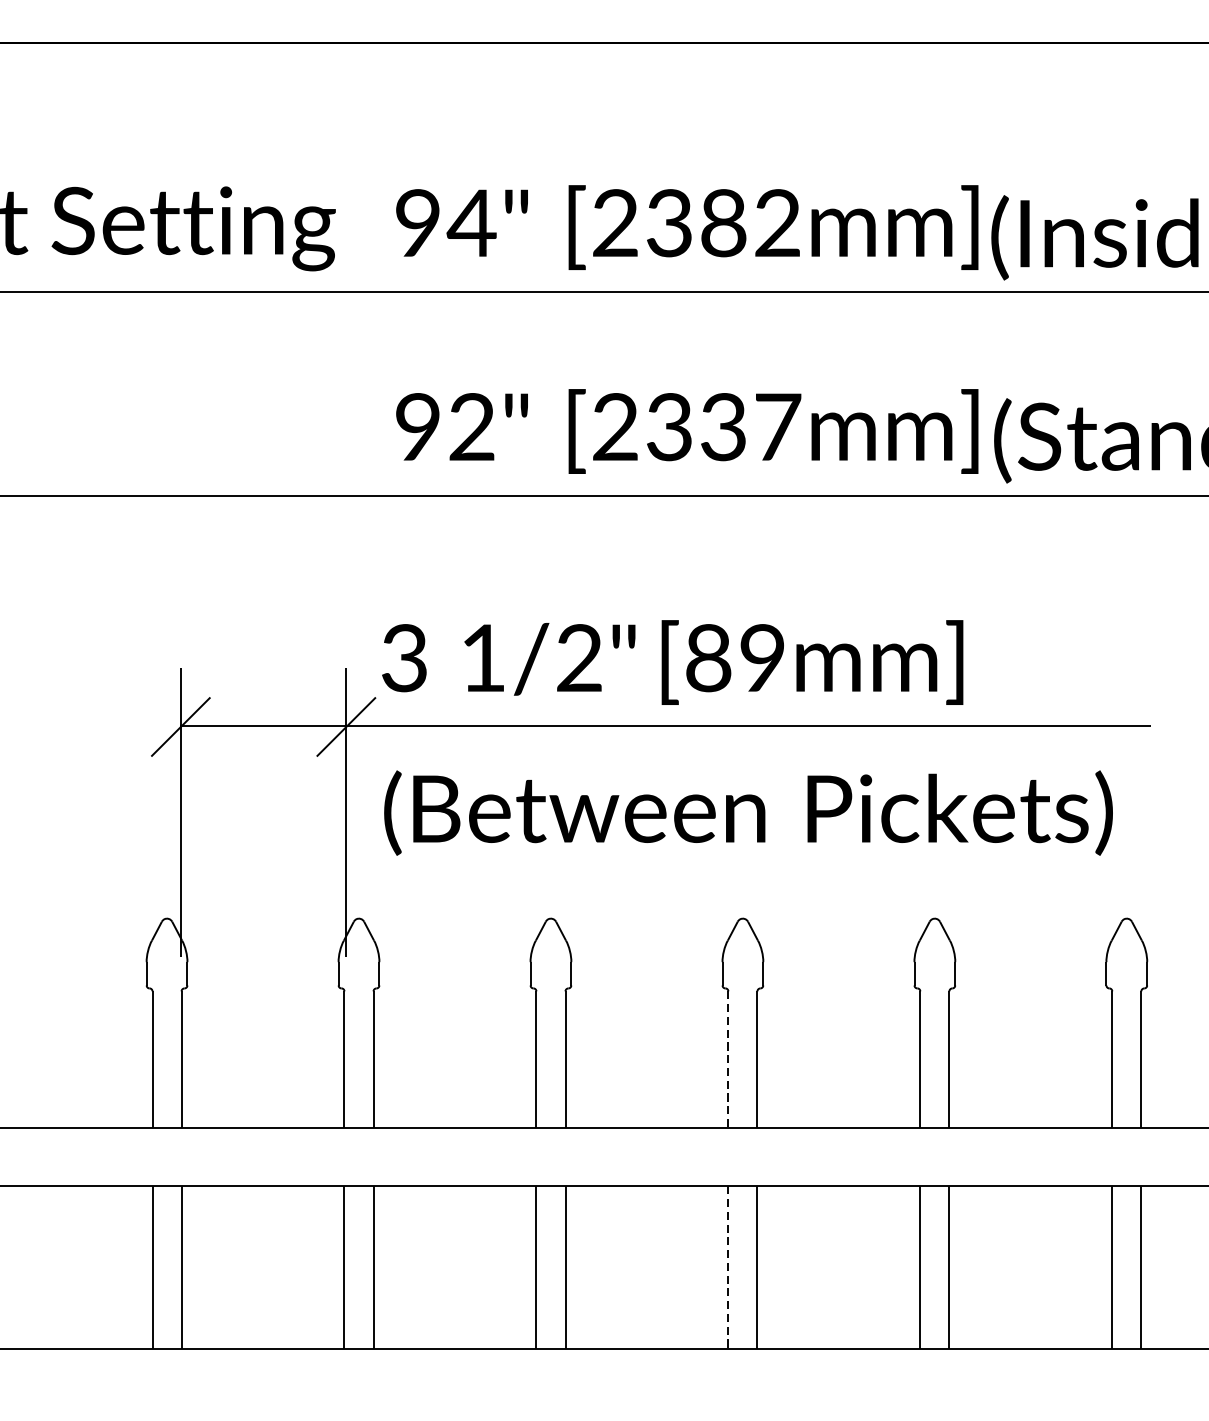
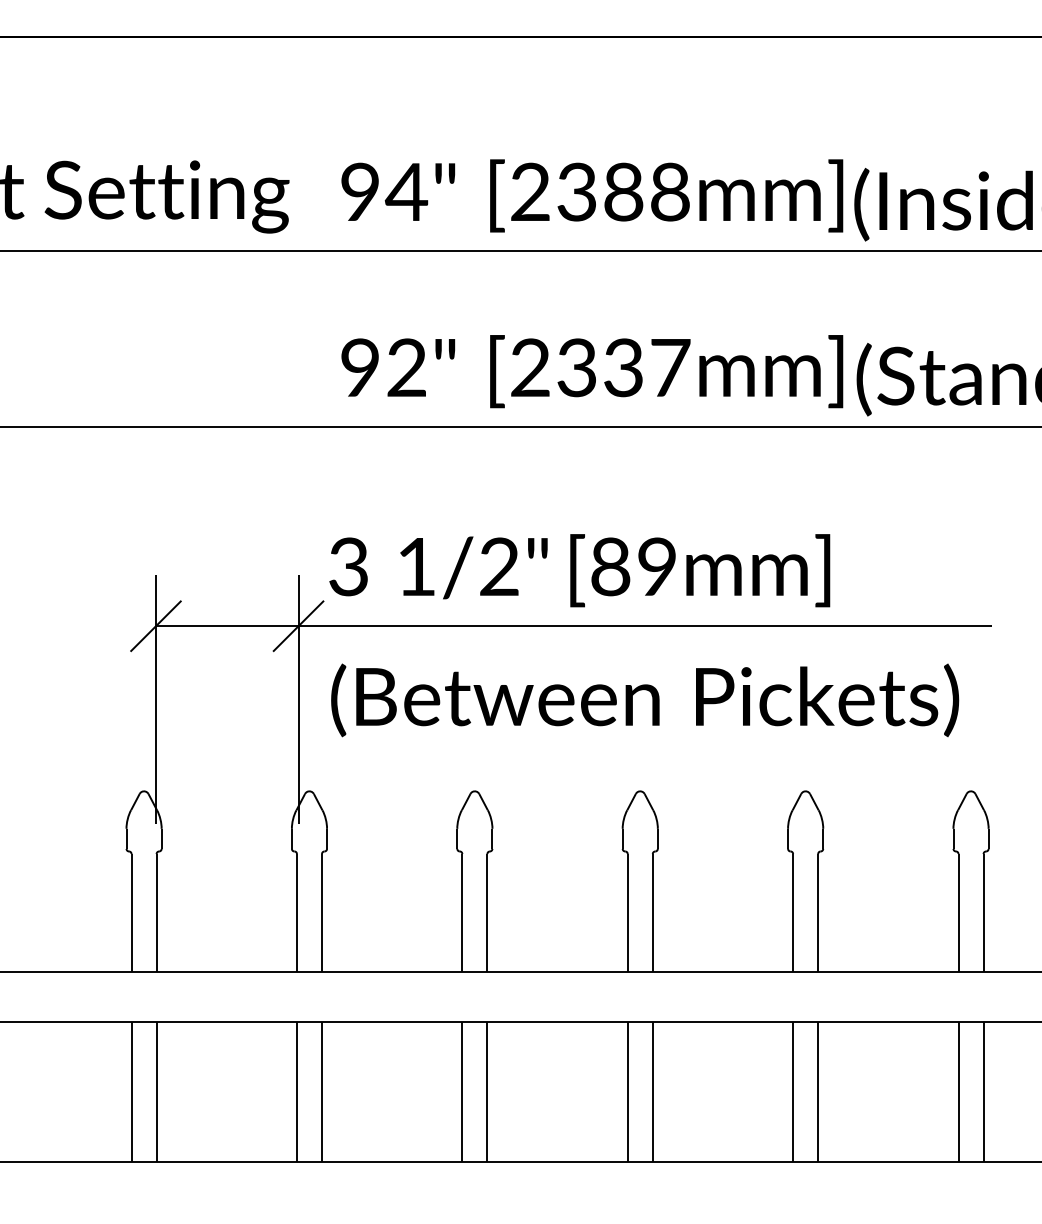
text: (778, 223) -> (670, 192), [2382mm] -> [2388mm]
line: (728, 1059) -> (627, 912), dashed -> solid
line: (728, 1268) -> (627, 1092), dashed -> solid

